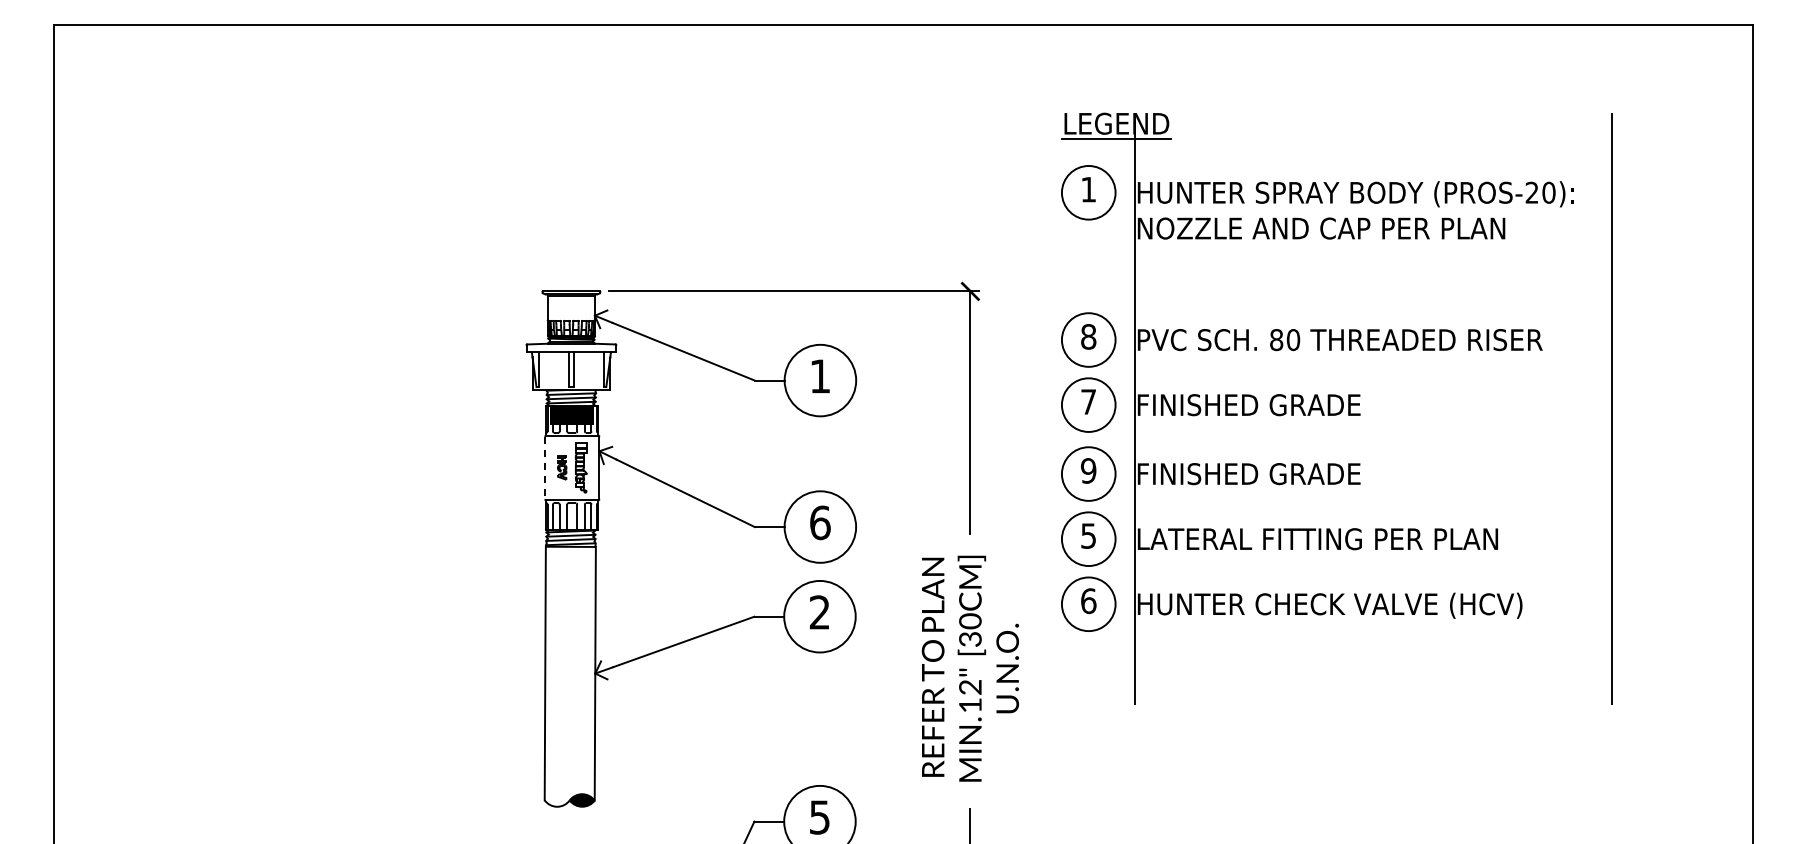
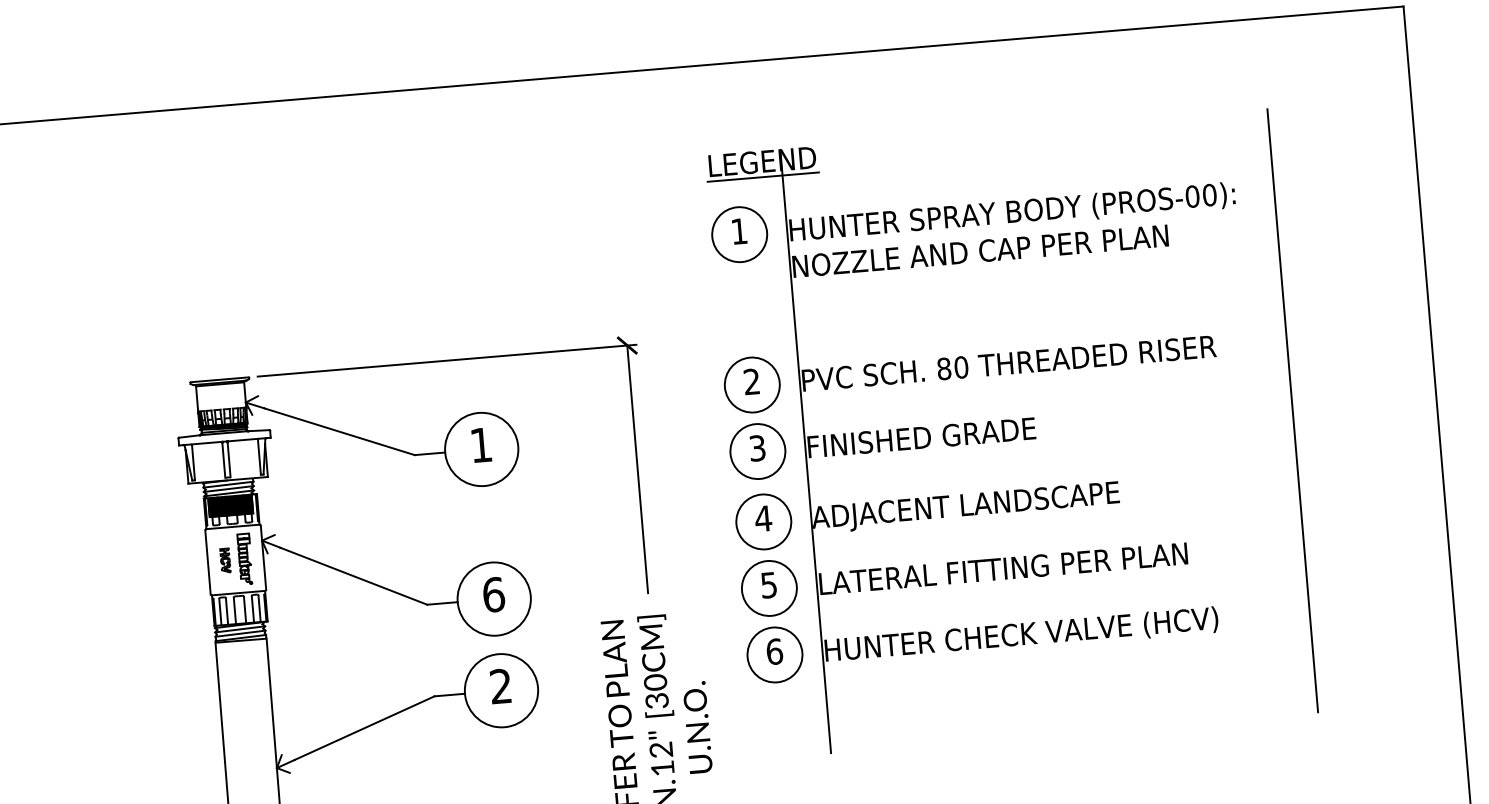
text: (1531, 192) -> (1191, 196), (PROS-20) -> (PROS-00)
text: (1088, 336) -> (751, 381), 8 -> 2
text: (1088, 401) -> (757, 447), 7 -> 3
line: (545, 468) -> (208, 562), dashed -> solid
text: (1088, 470) -> (763, 518), 9 -> 4
text: (1286, 476) -> (966, 507), FINISHED GRADE -> ADJACENT LANDSCAPE

